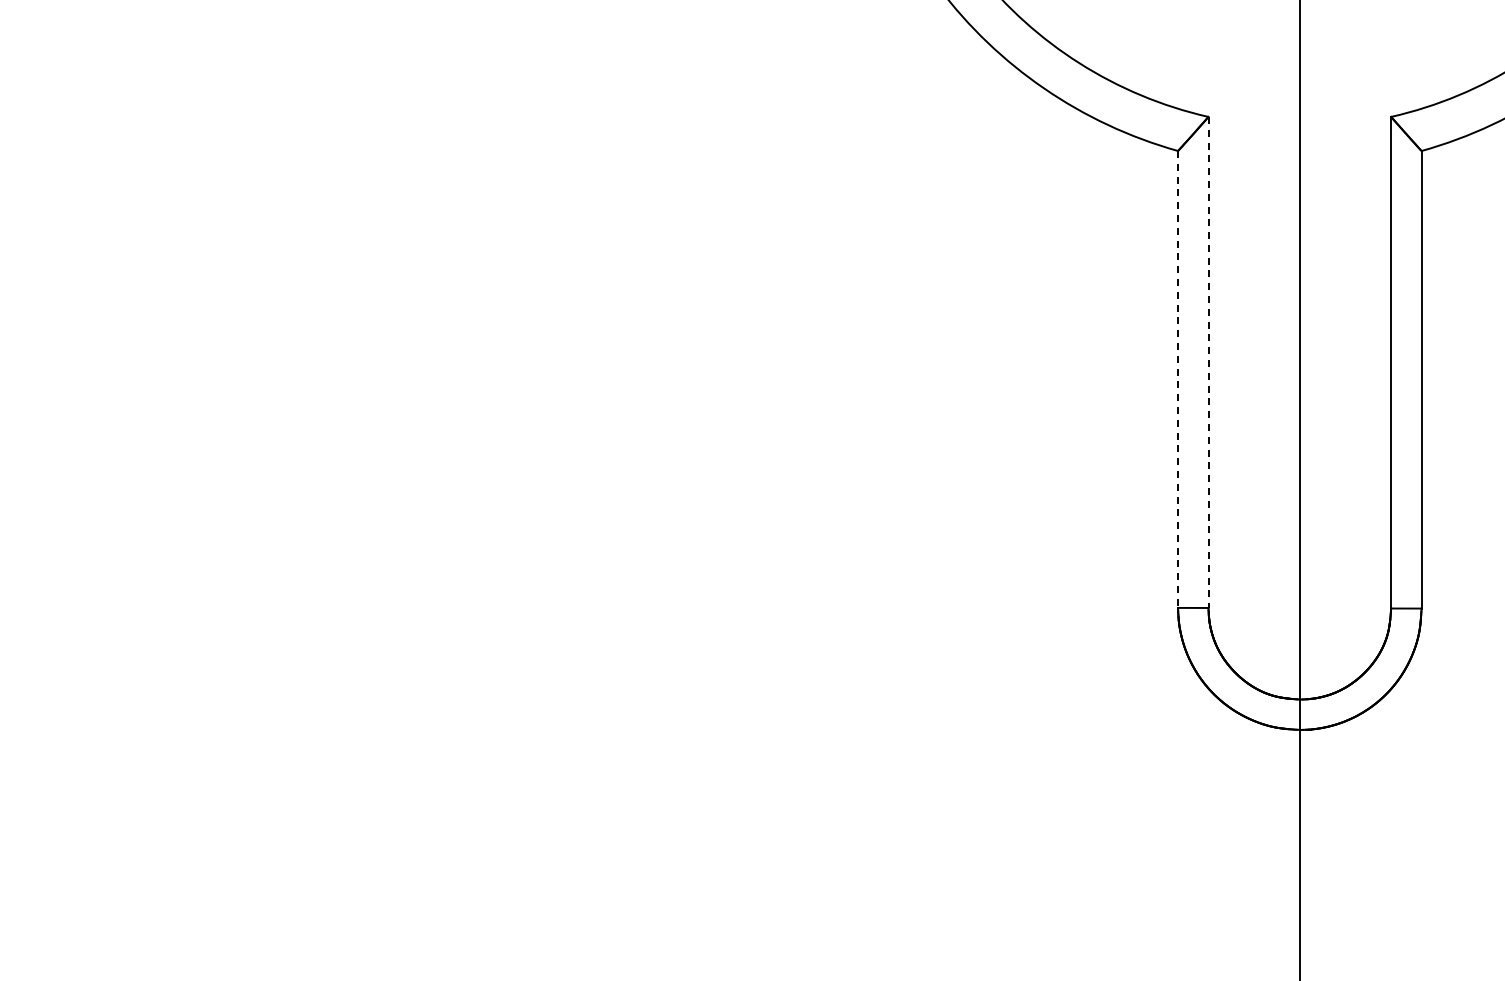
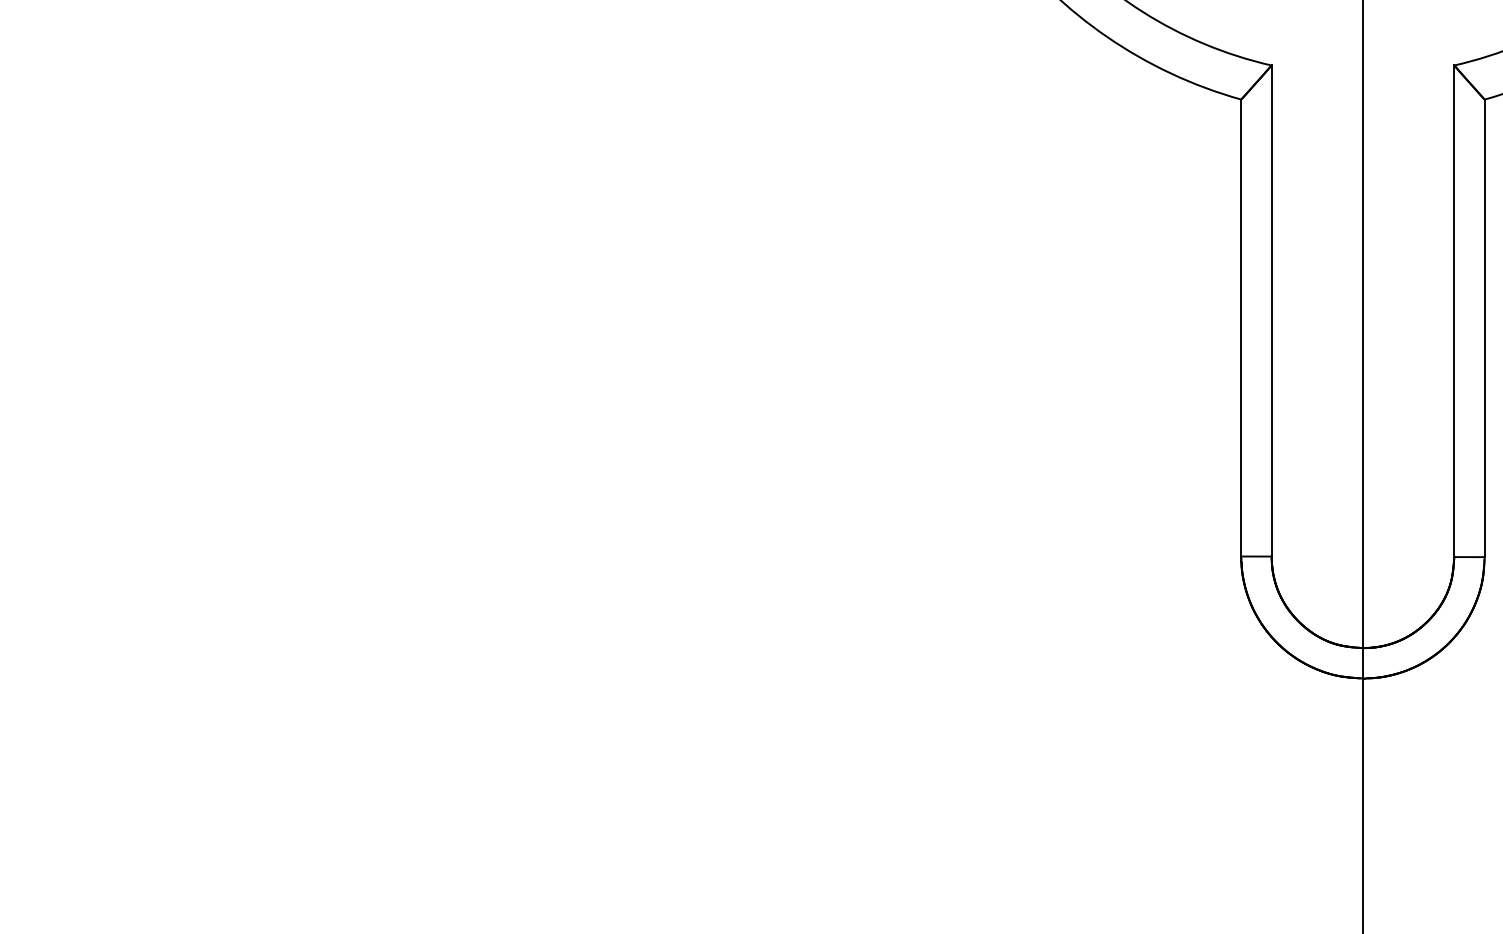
line: (1208, 362) -> (1271, 311), dashed -> solid
line: (1178, 379) -> (1241, 328), dashed -> solid

